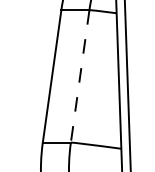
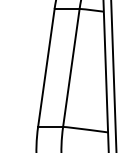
line: (80, 76) -> (71, 68), dashed -> solid

